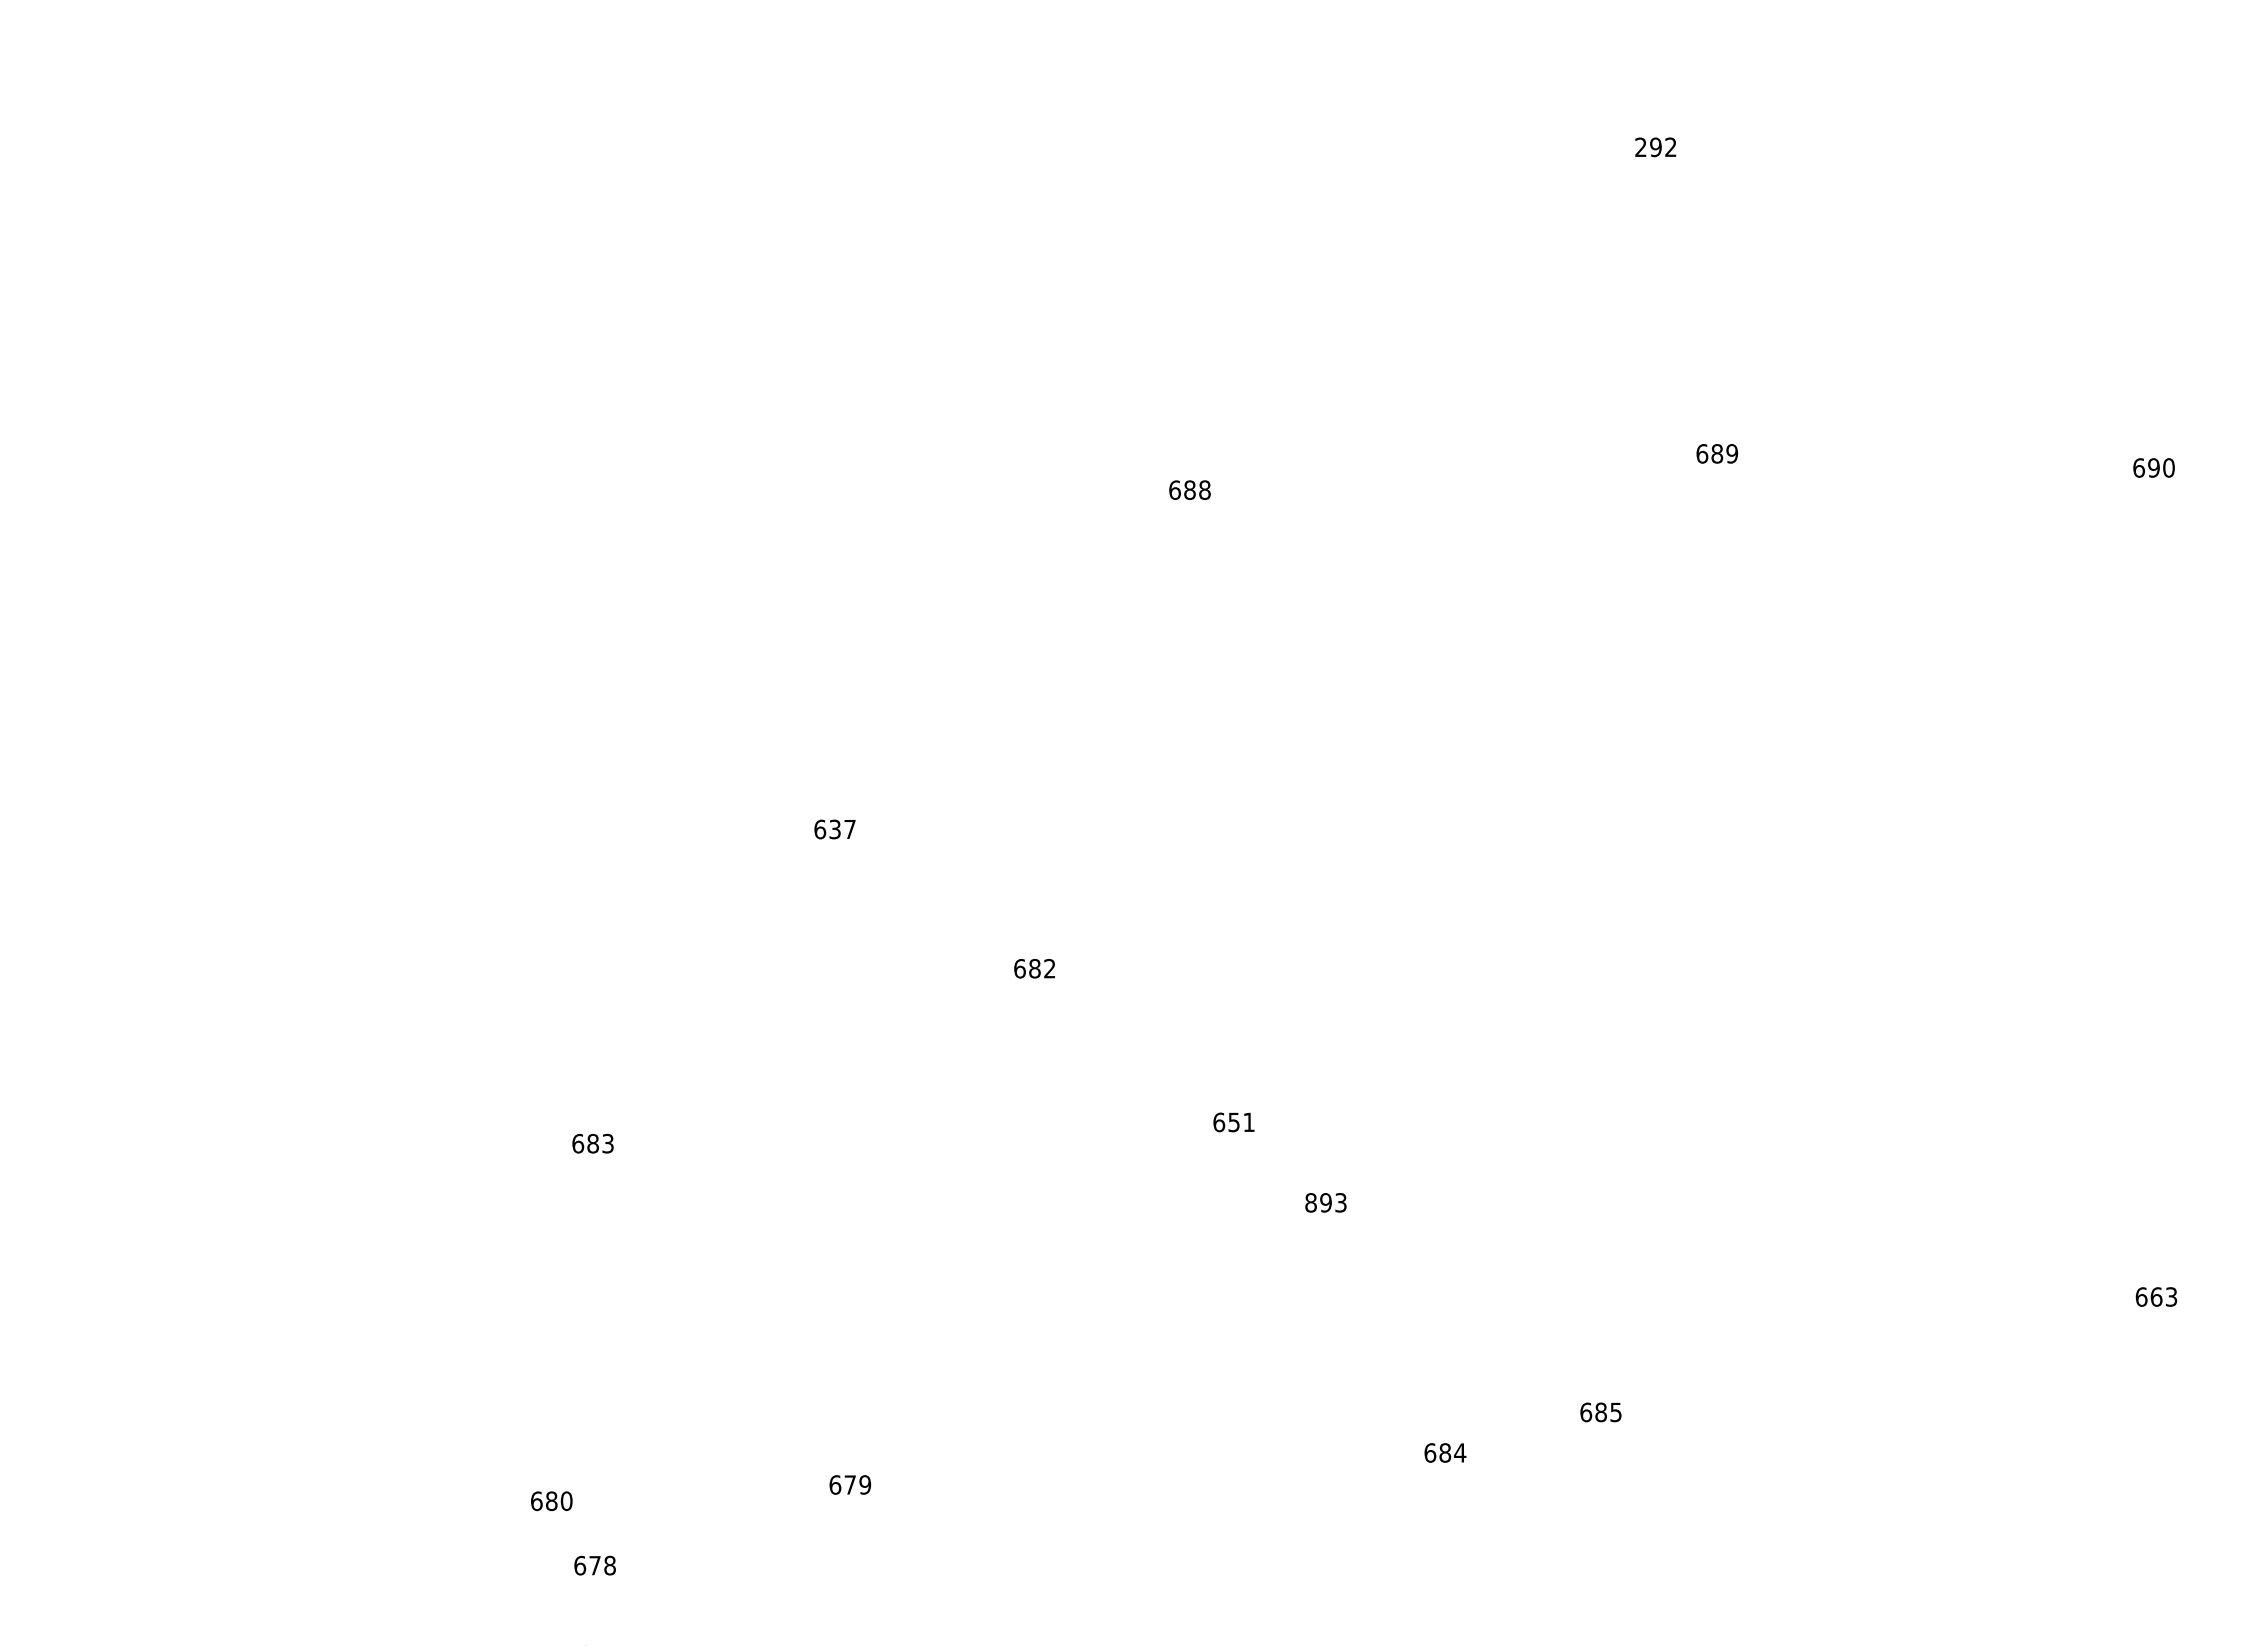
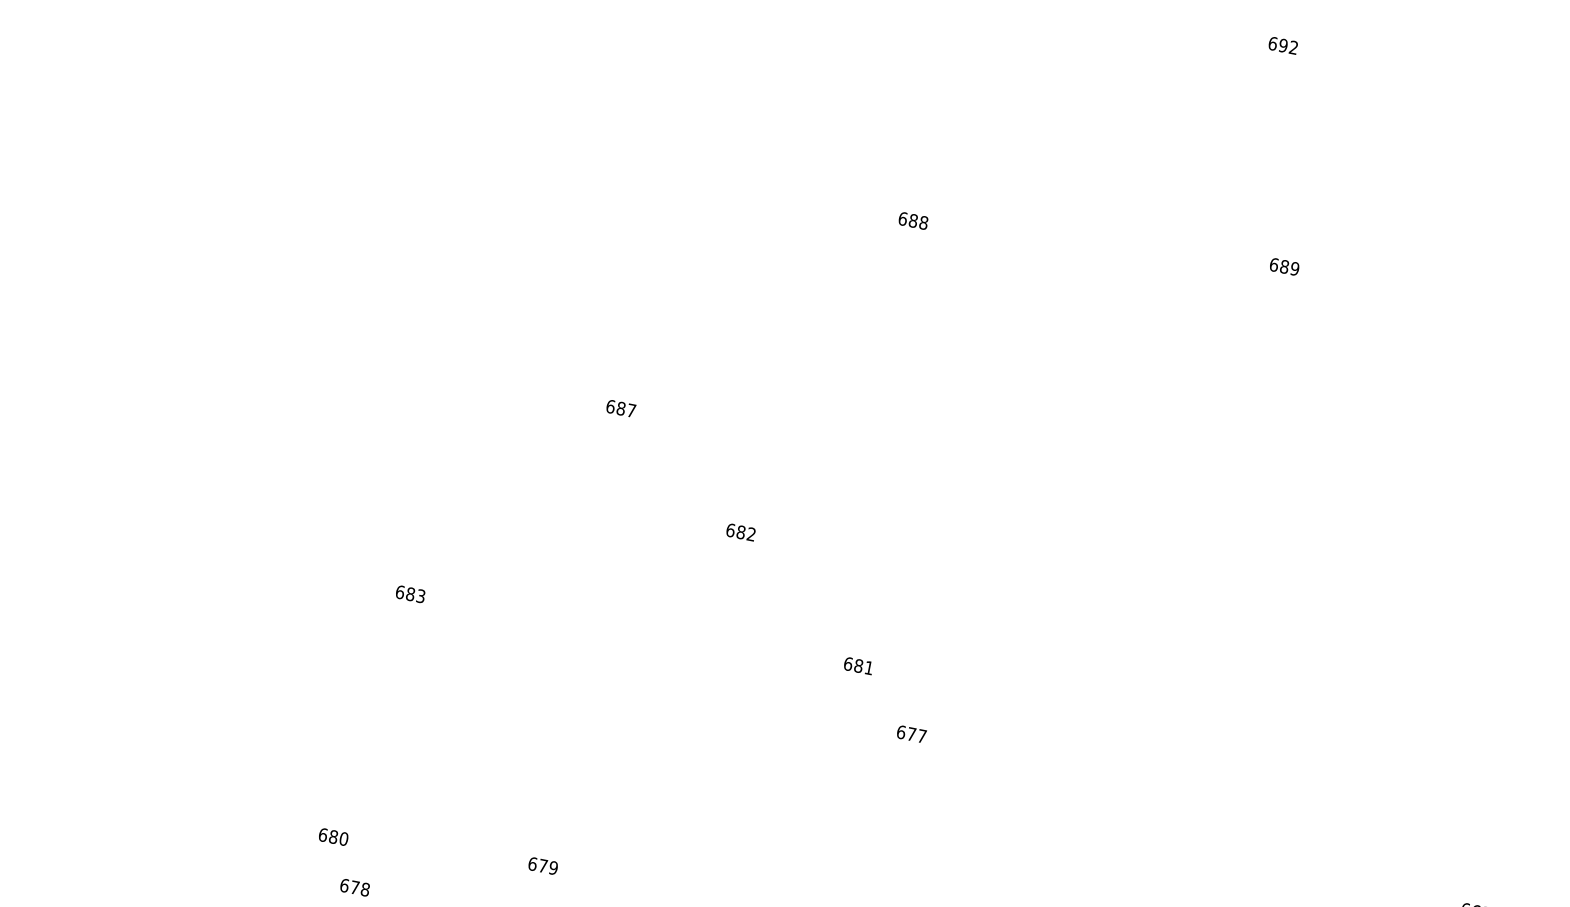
text: (1640, 147) -> (1272, 43), 292 -> 692
text: (834, 829) -> (620, 408), 637 -> 687
text: (1233, 1122) -> (858, 666), 651 -> 681
text: (1325, 1202) -> (911, 734), 893 -> 677

